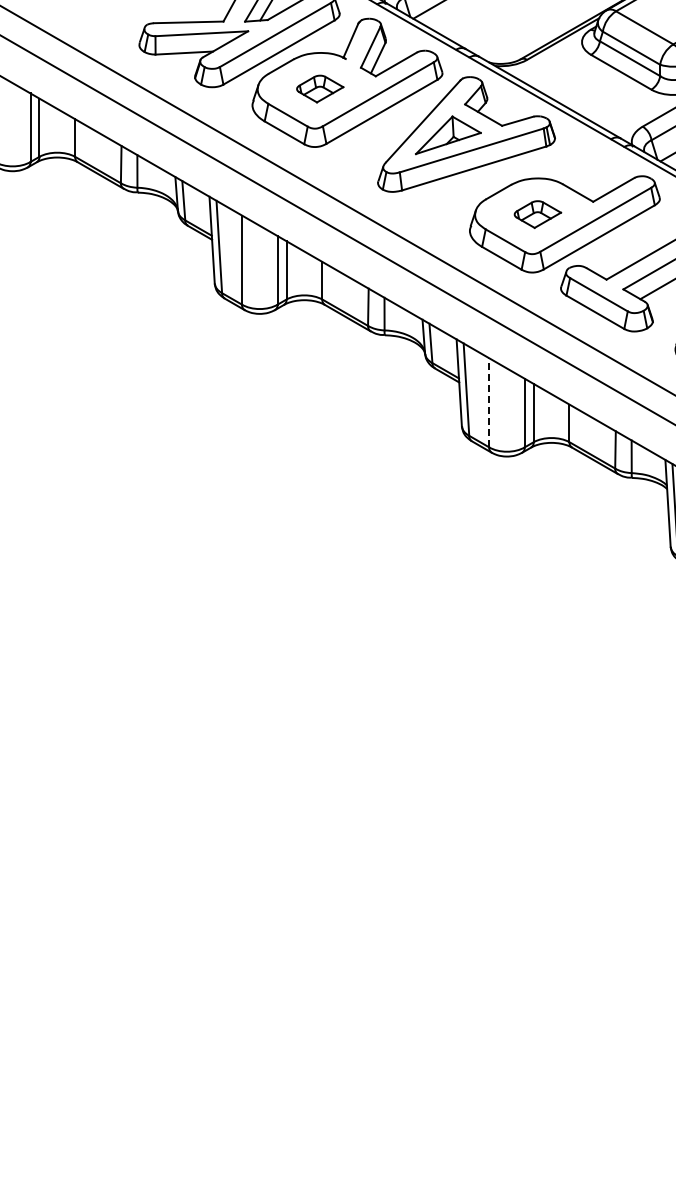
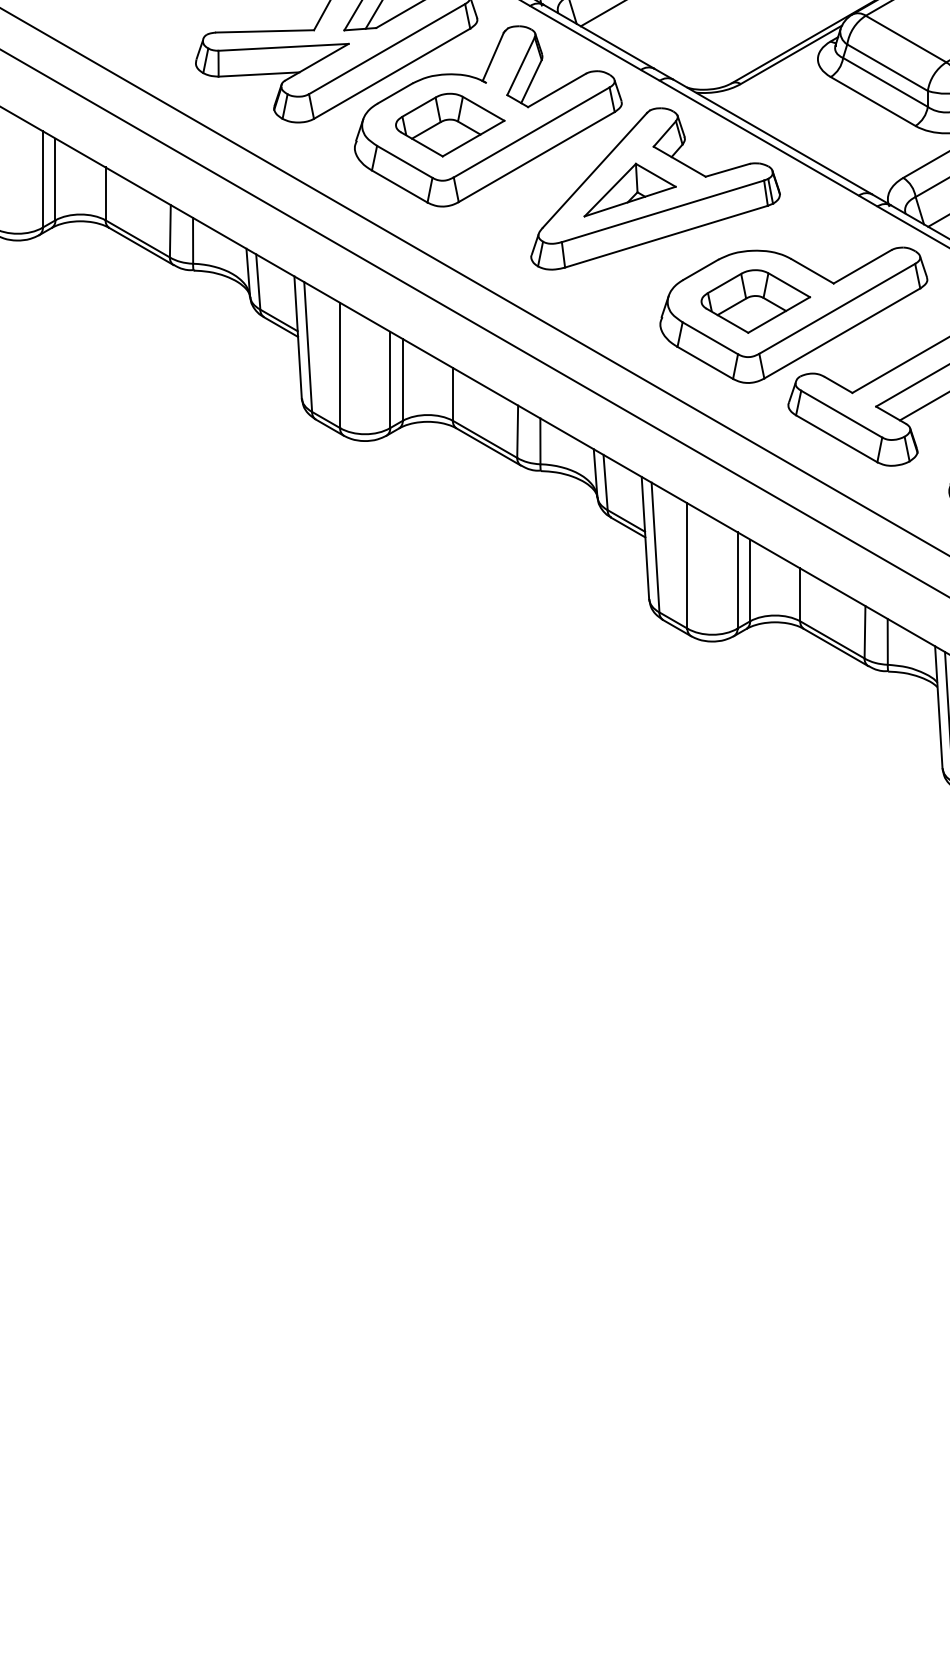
part: (319, 88) -> (449, 124), size x1.67
part: (537, 214) -> (755, 301), size x1.67
line: (489, 402) -> (687, 565), dashed -> solid

